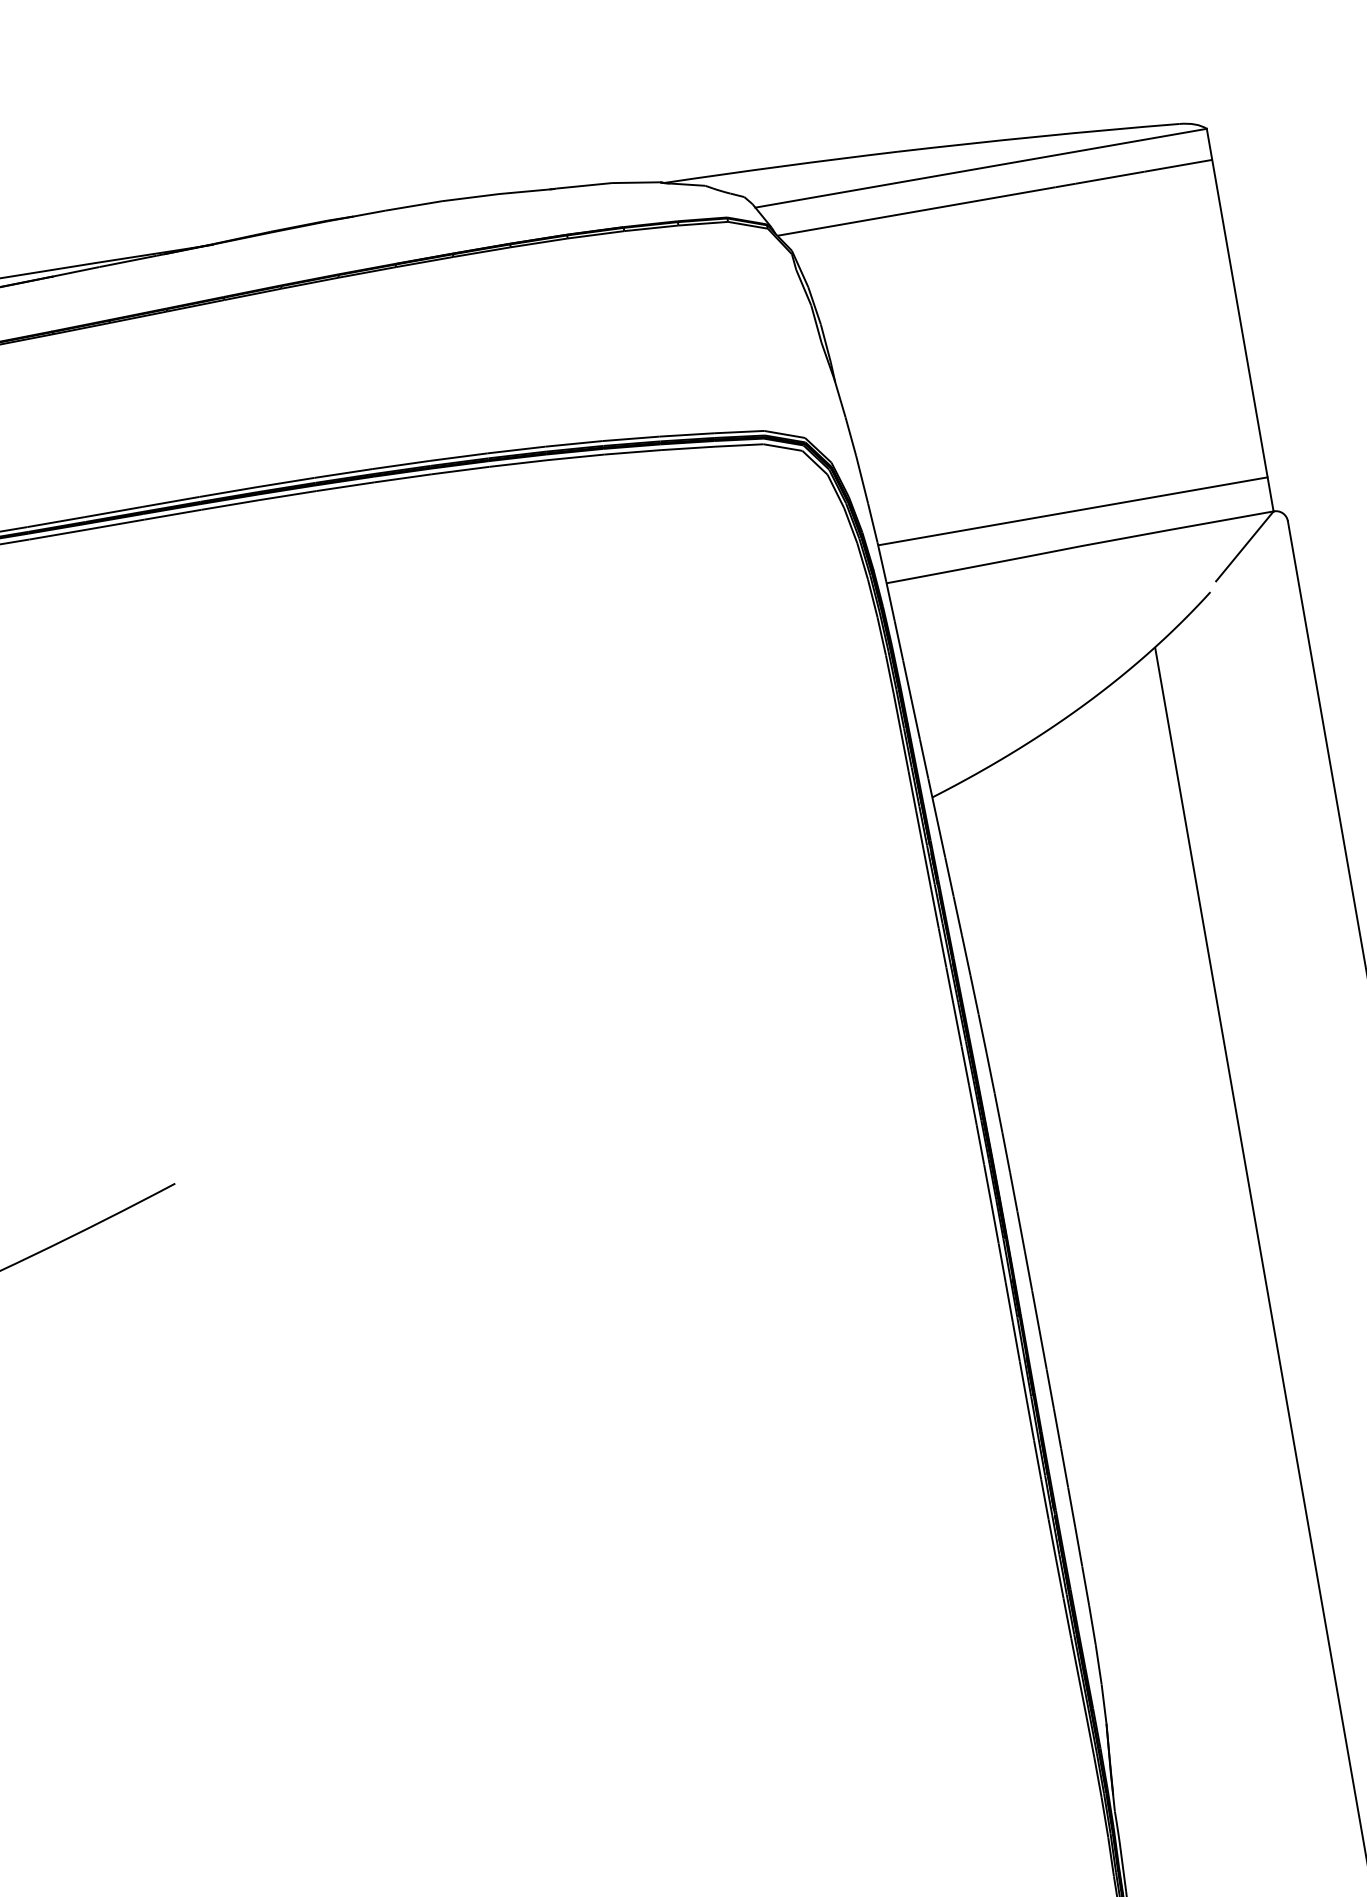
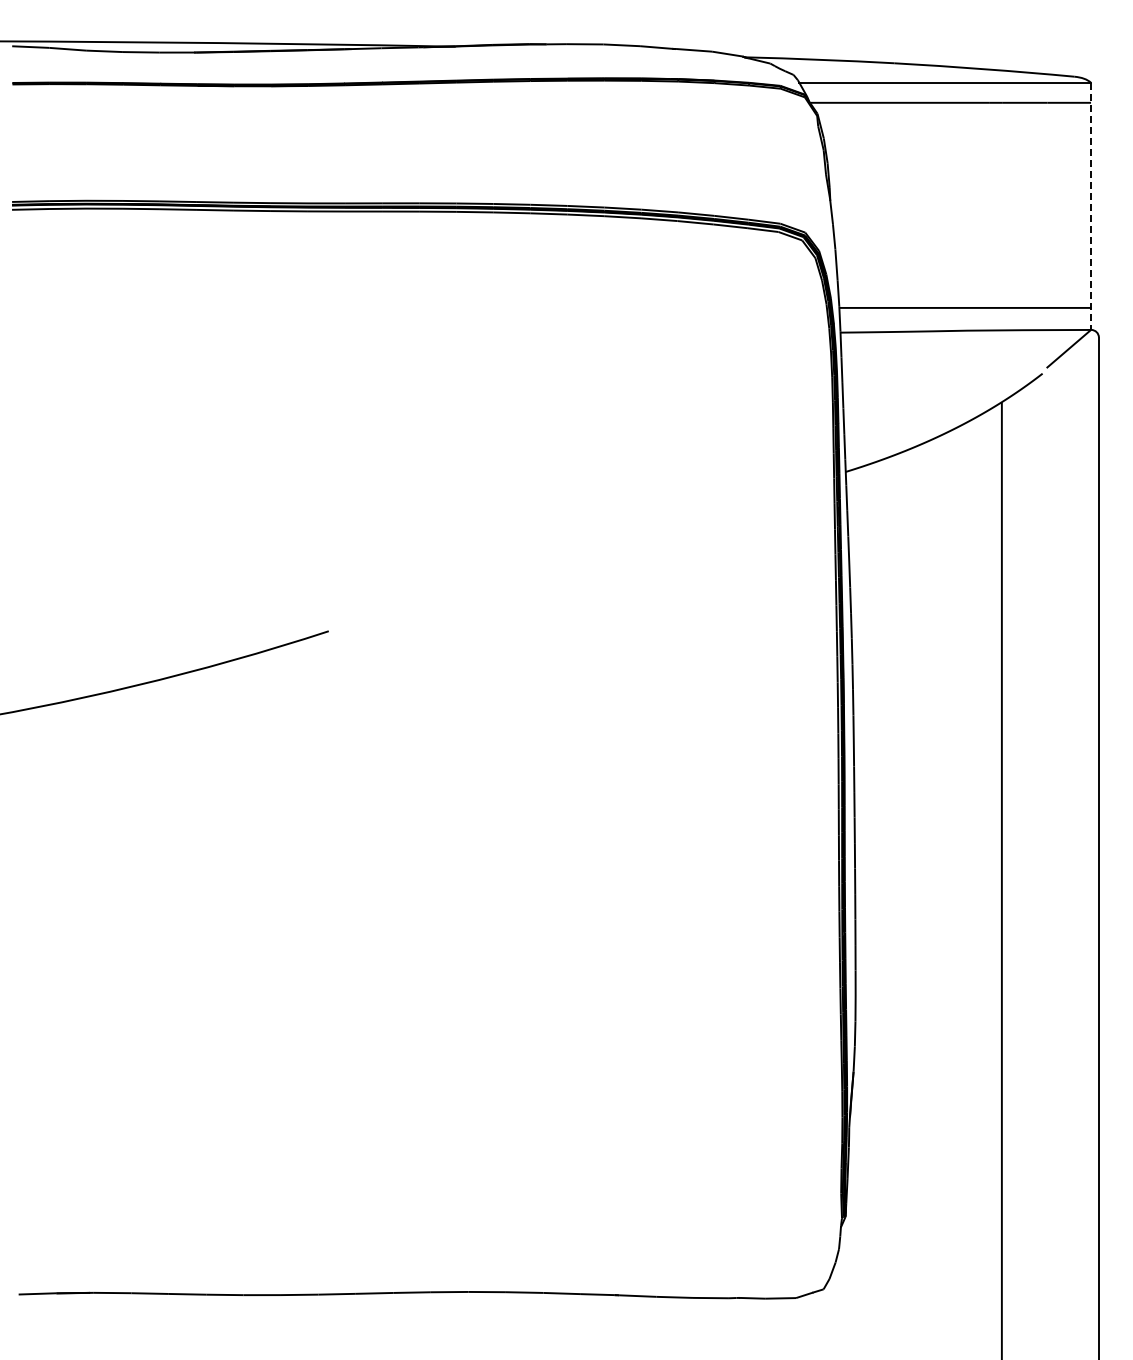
line: (1240, 320) -> (1091, 206), solid -> dashed

